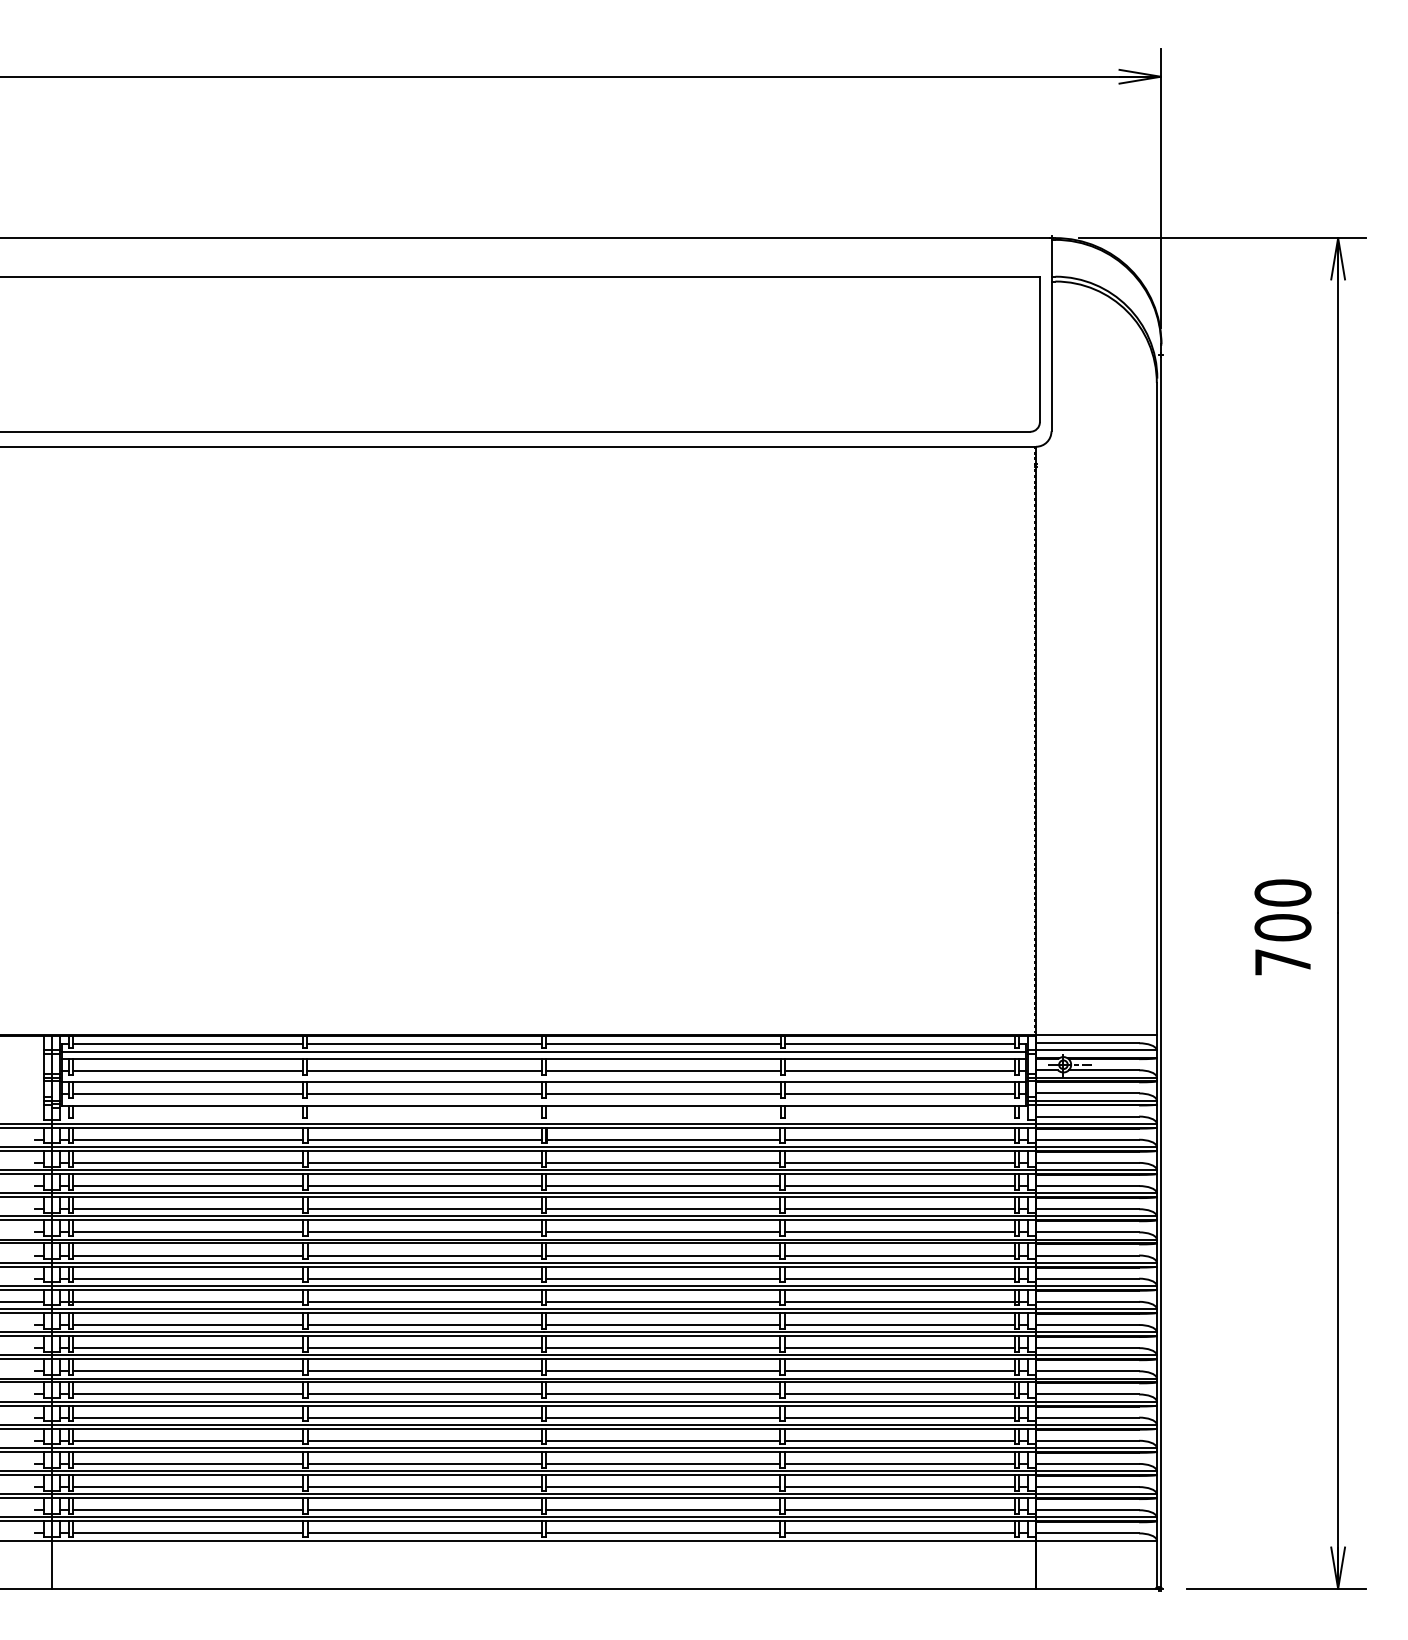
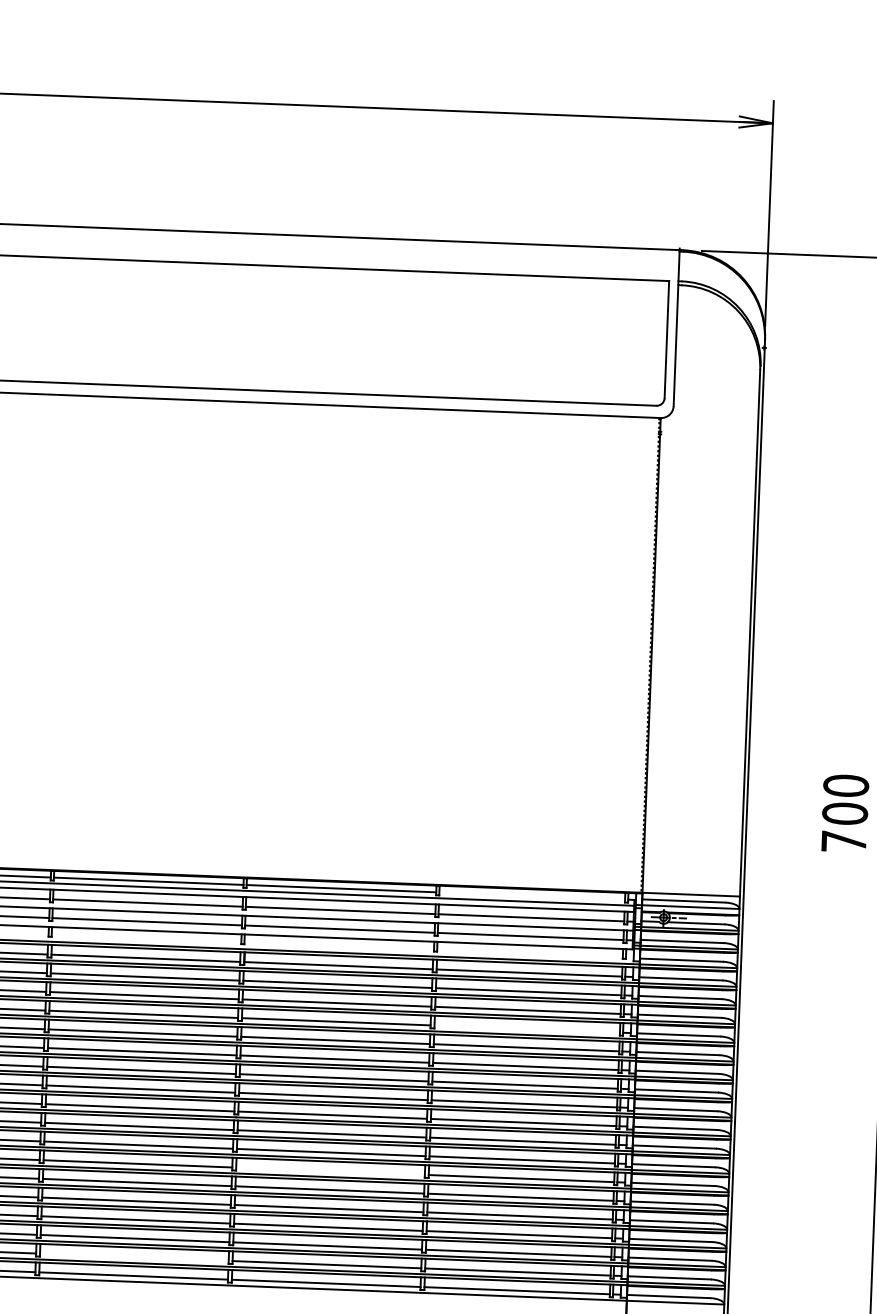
line: (899, 1044) -> (532, 896), removed
line: (899, 1209) -> (526, 1029), removed
line: (663, 1394) -> (330, 1171), removed
line: (424, 1510) -> (134, 1257), removed

